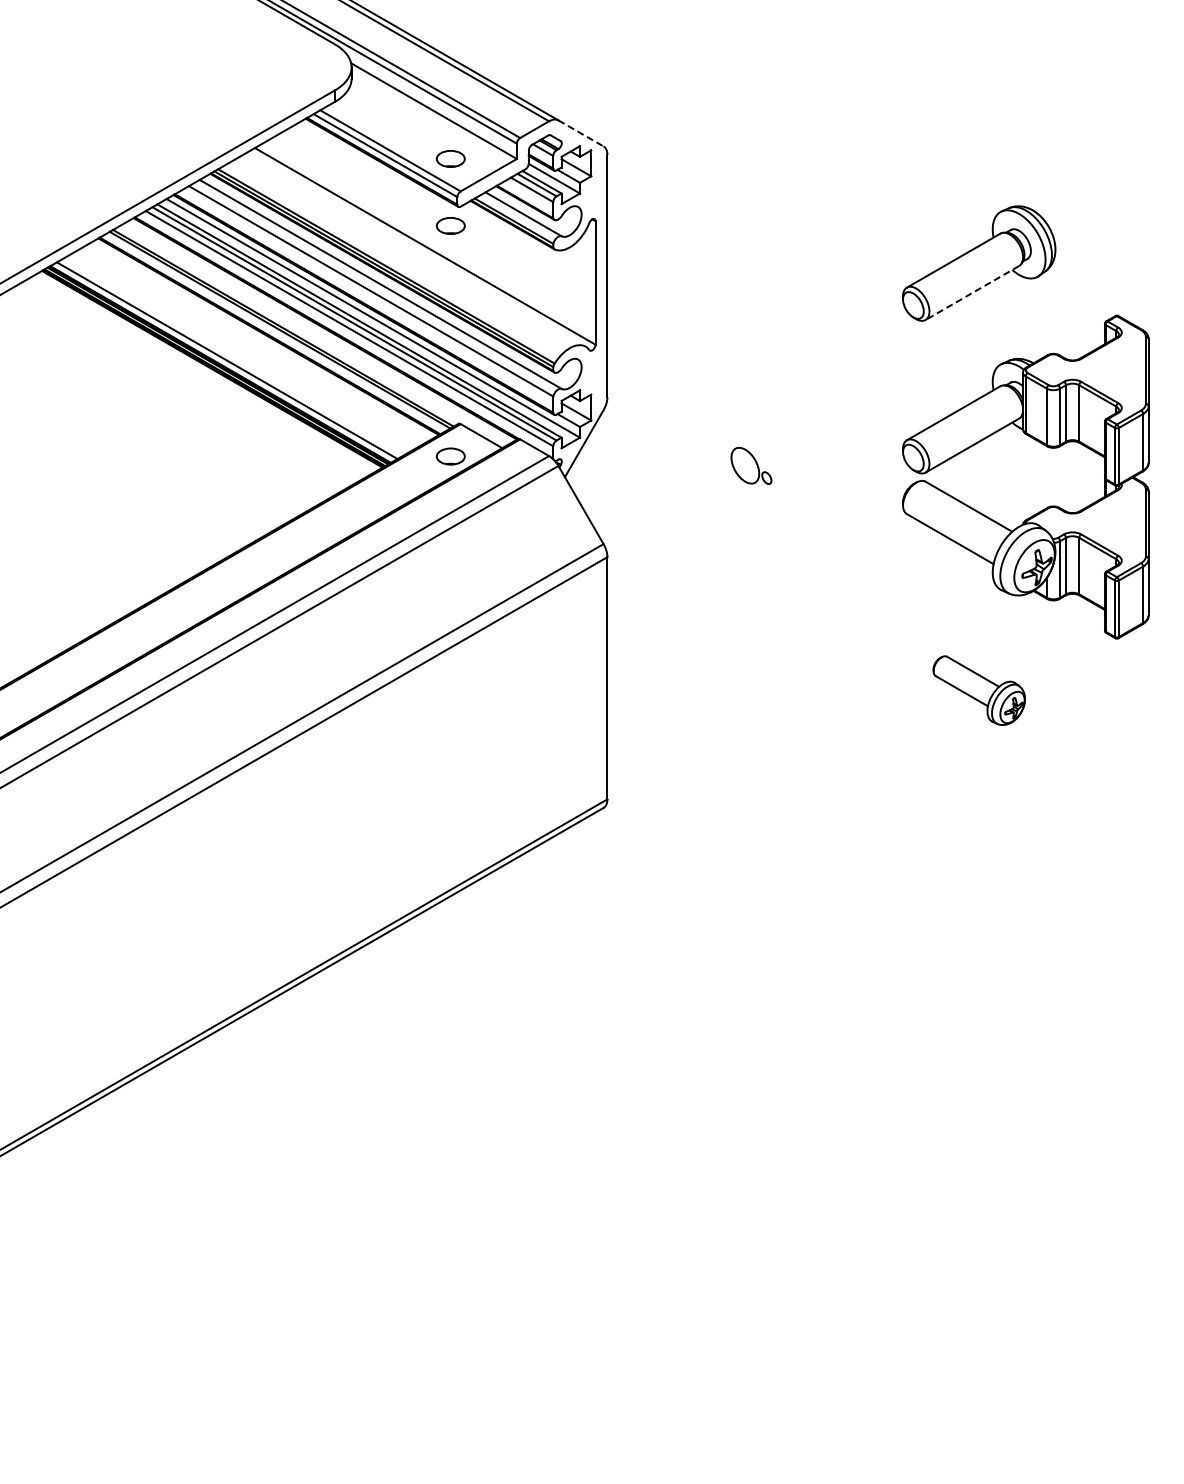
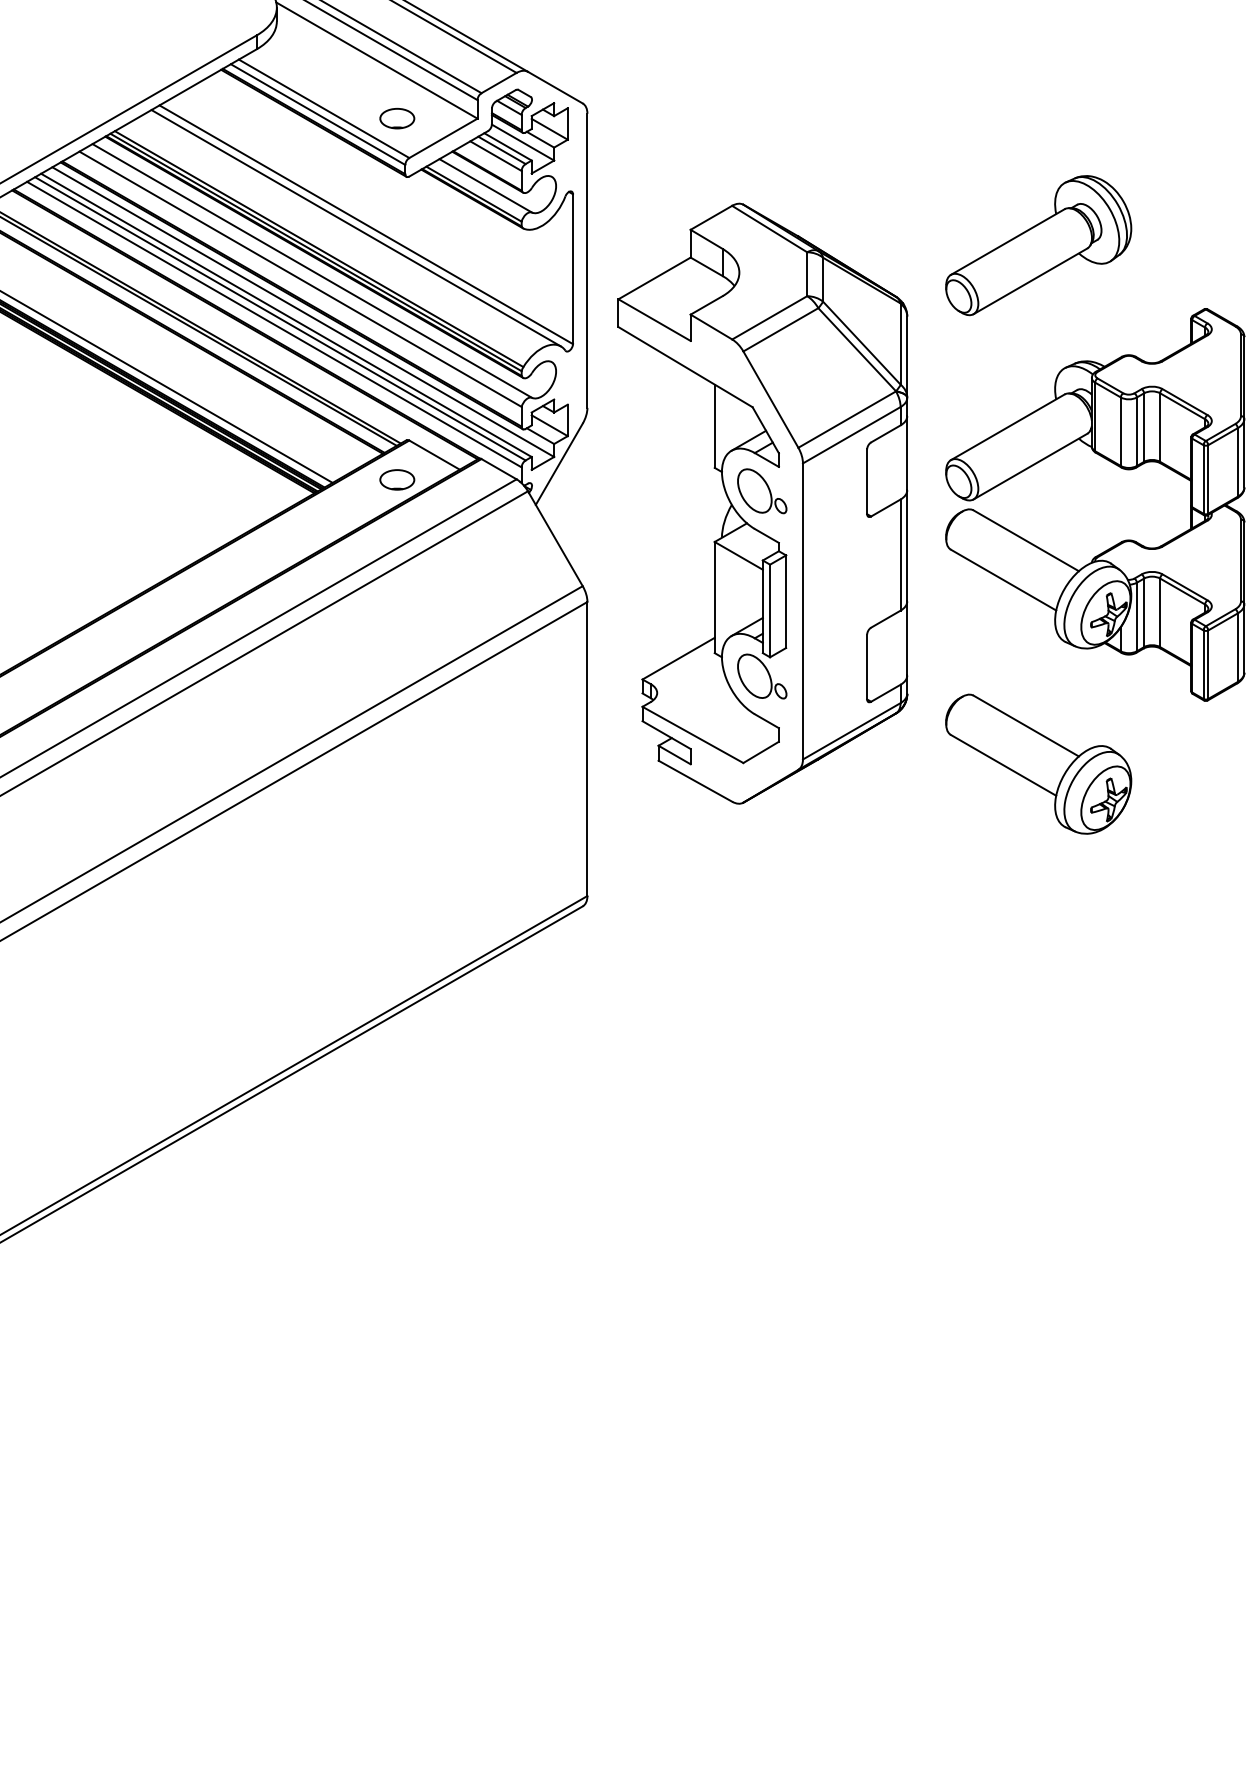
line: (581, 133) -> (555, 87), dashed -> solid
part: (450, 225) -> (396, 199), removed
line: (416, 248) -> (355, 227), added
line: (971, 293) -> (1029, 281), dashed -> solid
part: (751, 476) -> (762, 504), added
part: (979, 690) -> (1039, 763), size x1.67

